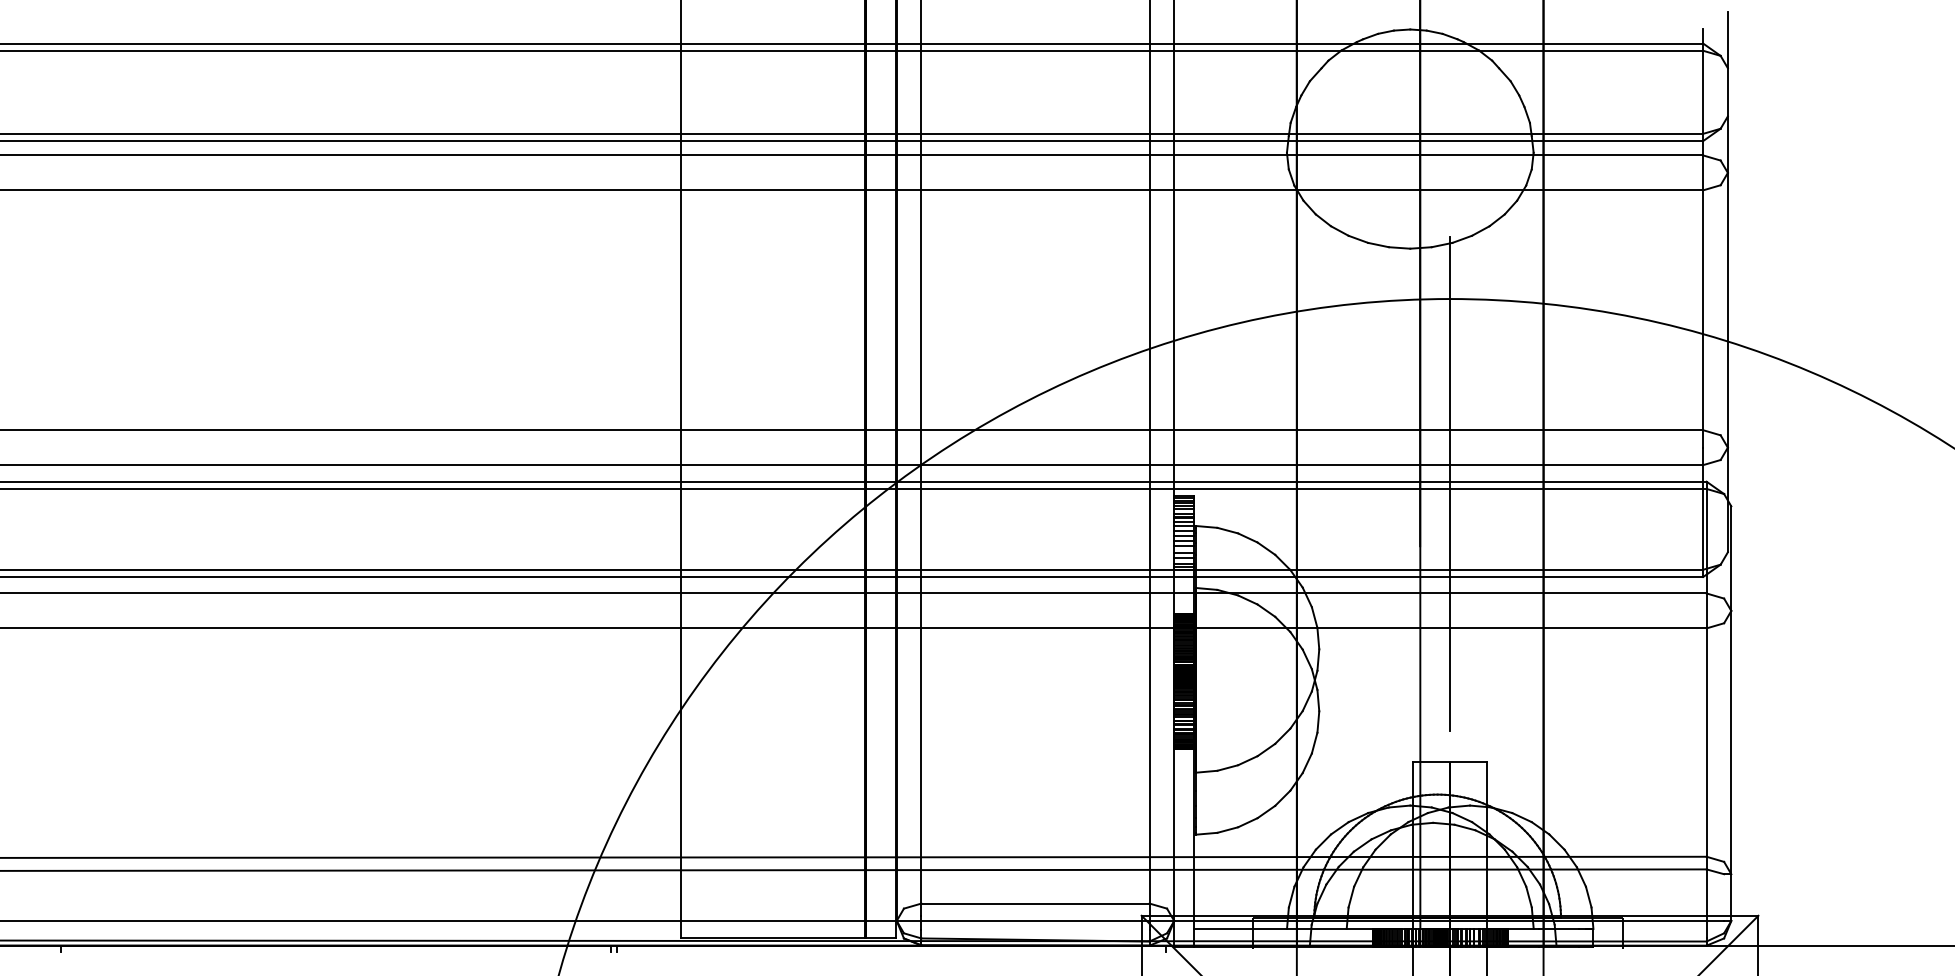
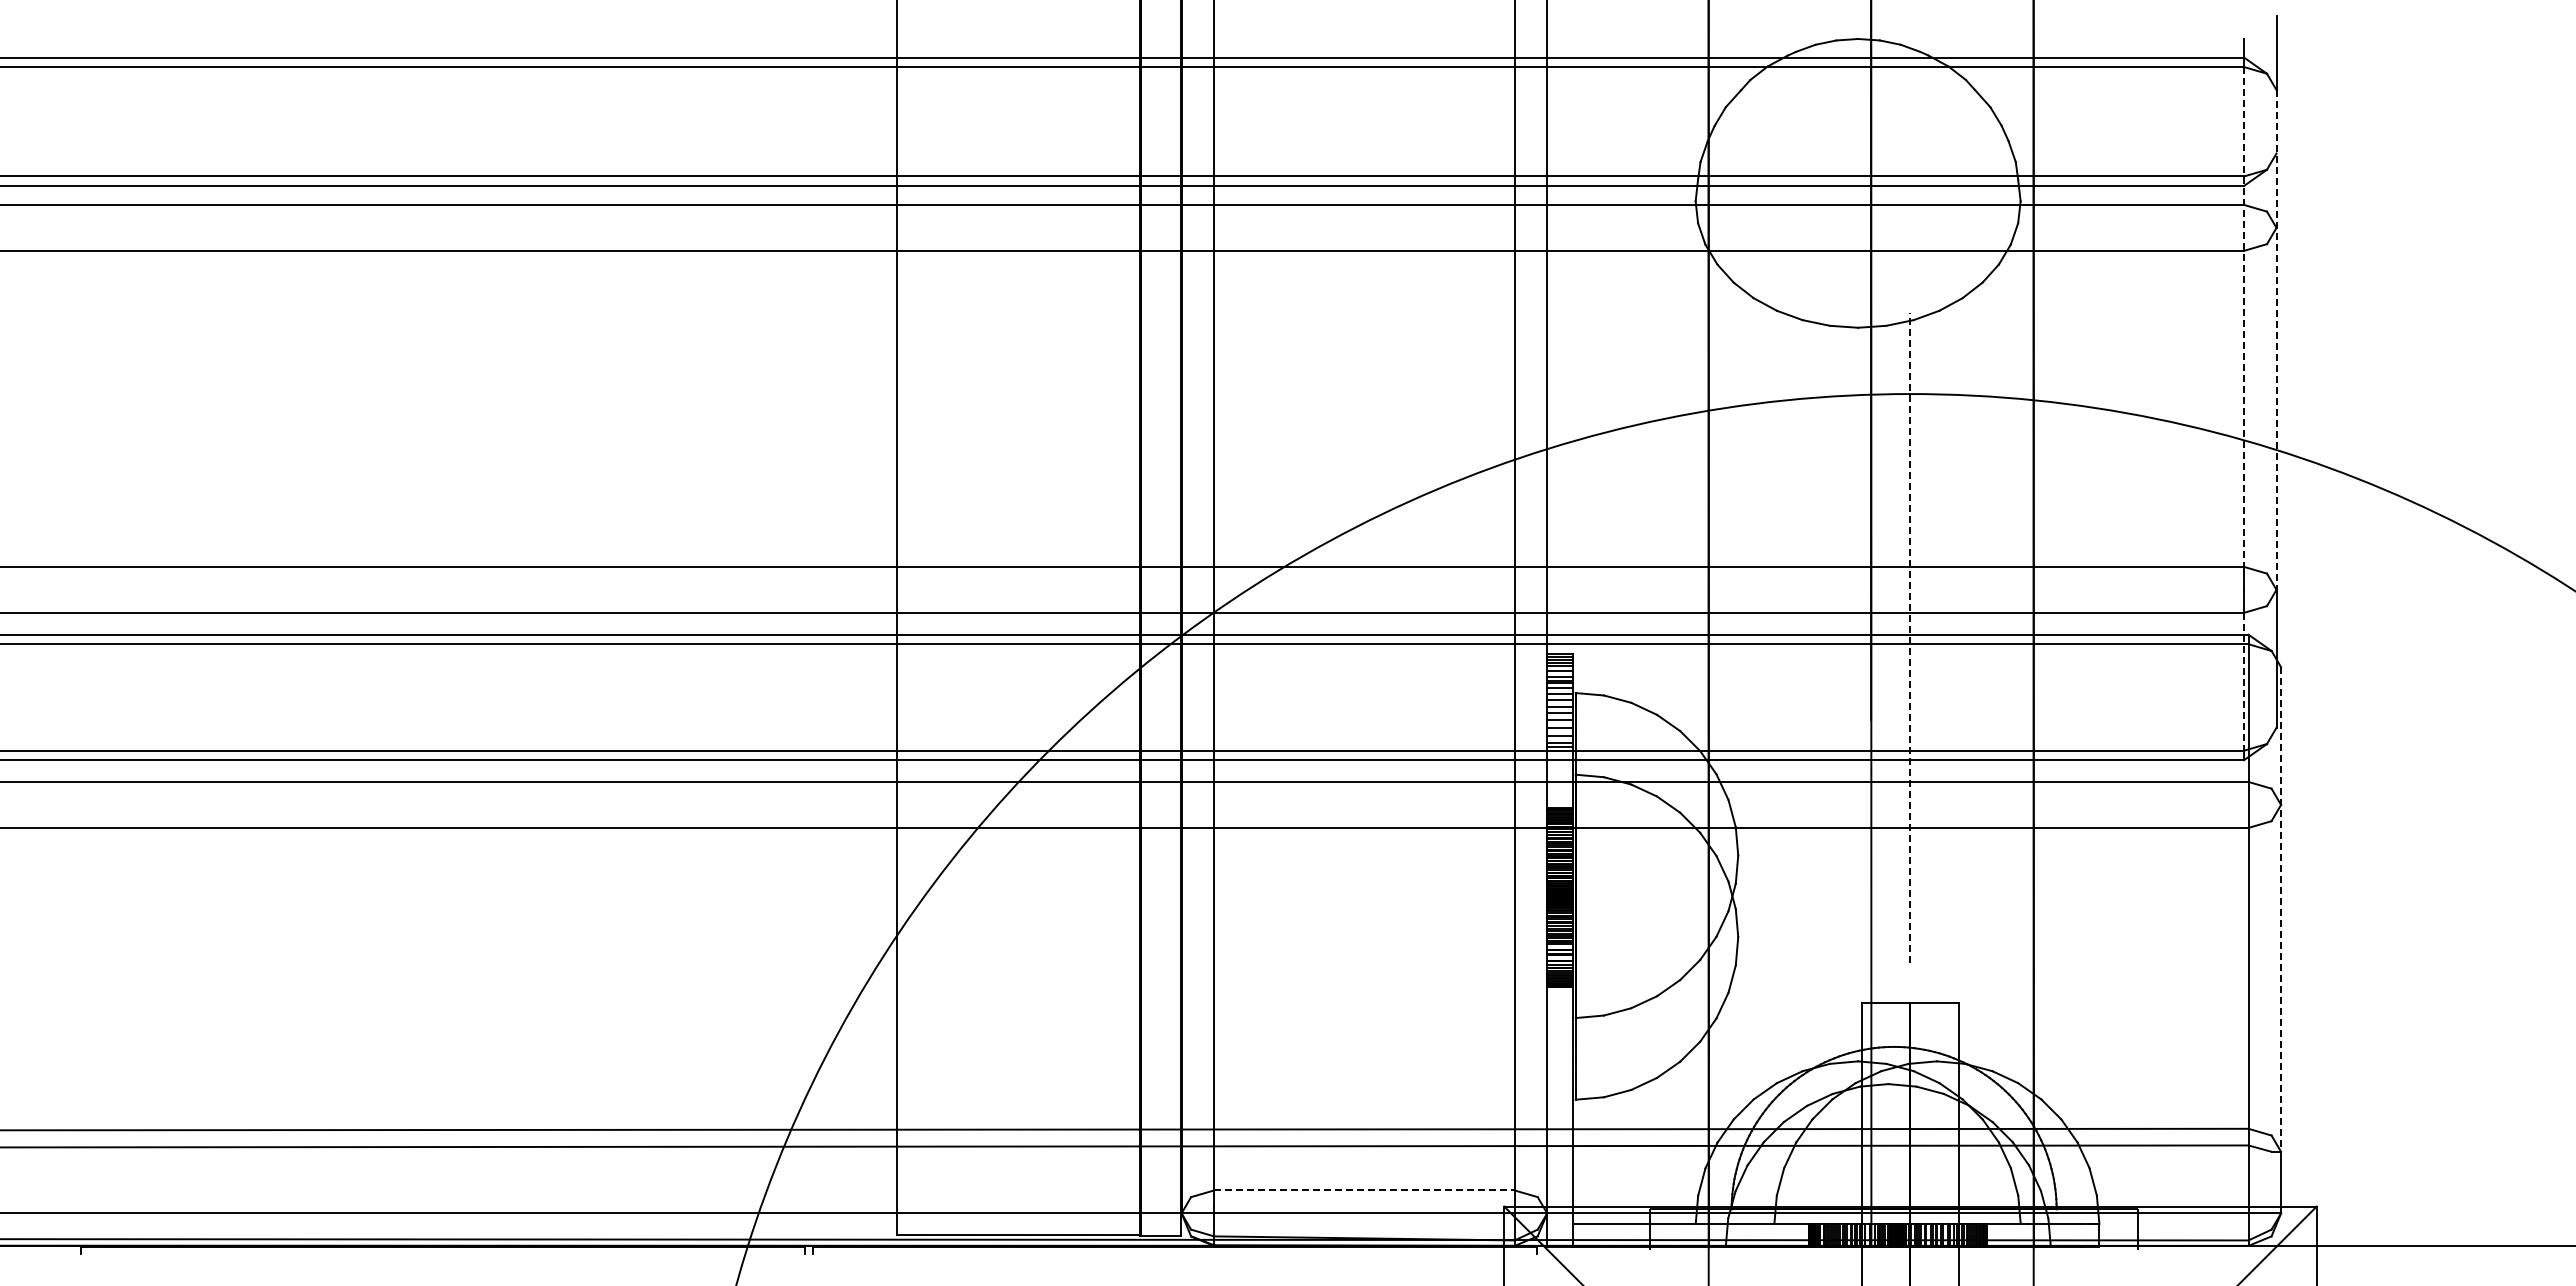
line: (1703, 240) -> (2244, 316), solid -> dashed
line: (1727, 257) -> (2276, 339), solid -> dashed
line: (1450, 483) -> (1910, 637), solid -> dashed
line: (1703, 517) -> (2244, 681), solid -> dashed
line: (1731, 691) -> (2281, 910), solid -> dashed
line: (1035, 903) -> (1364, 1190), solid -> dashed

